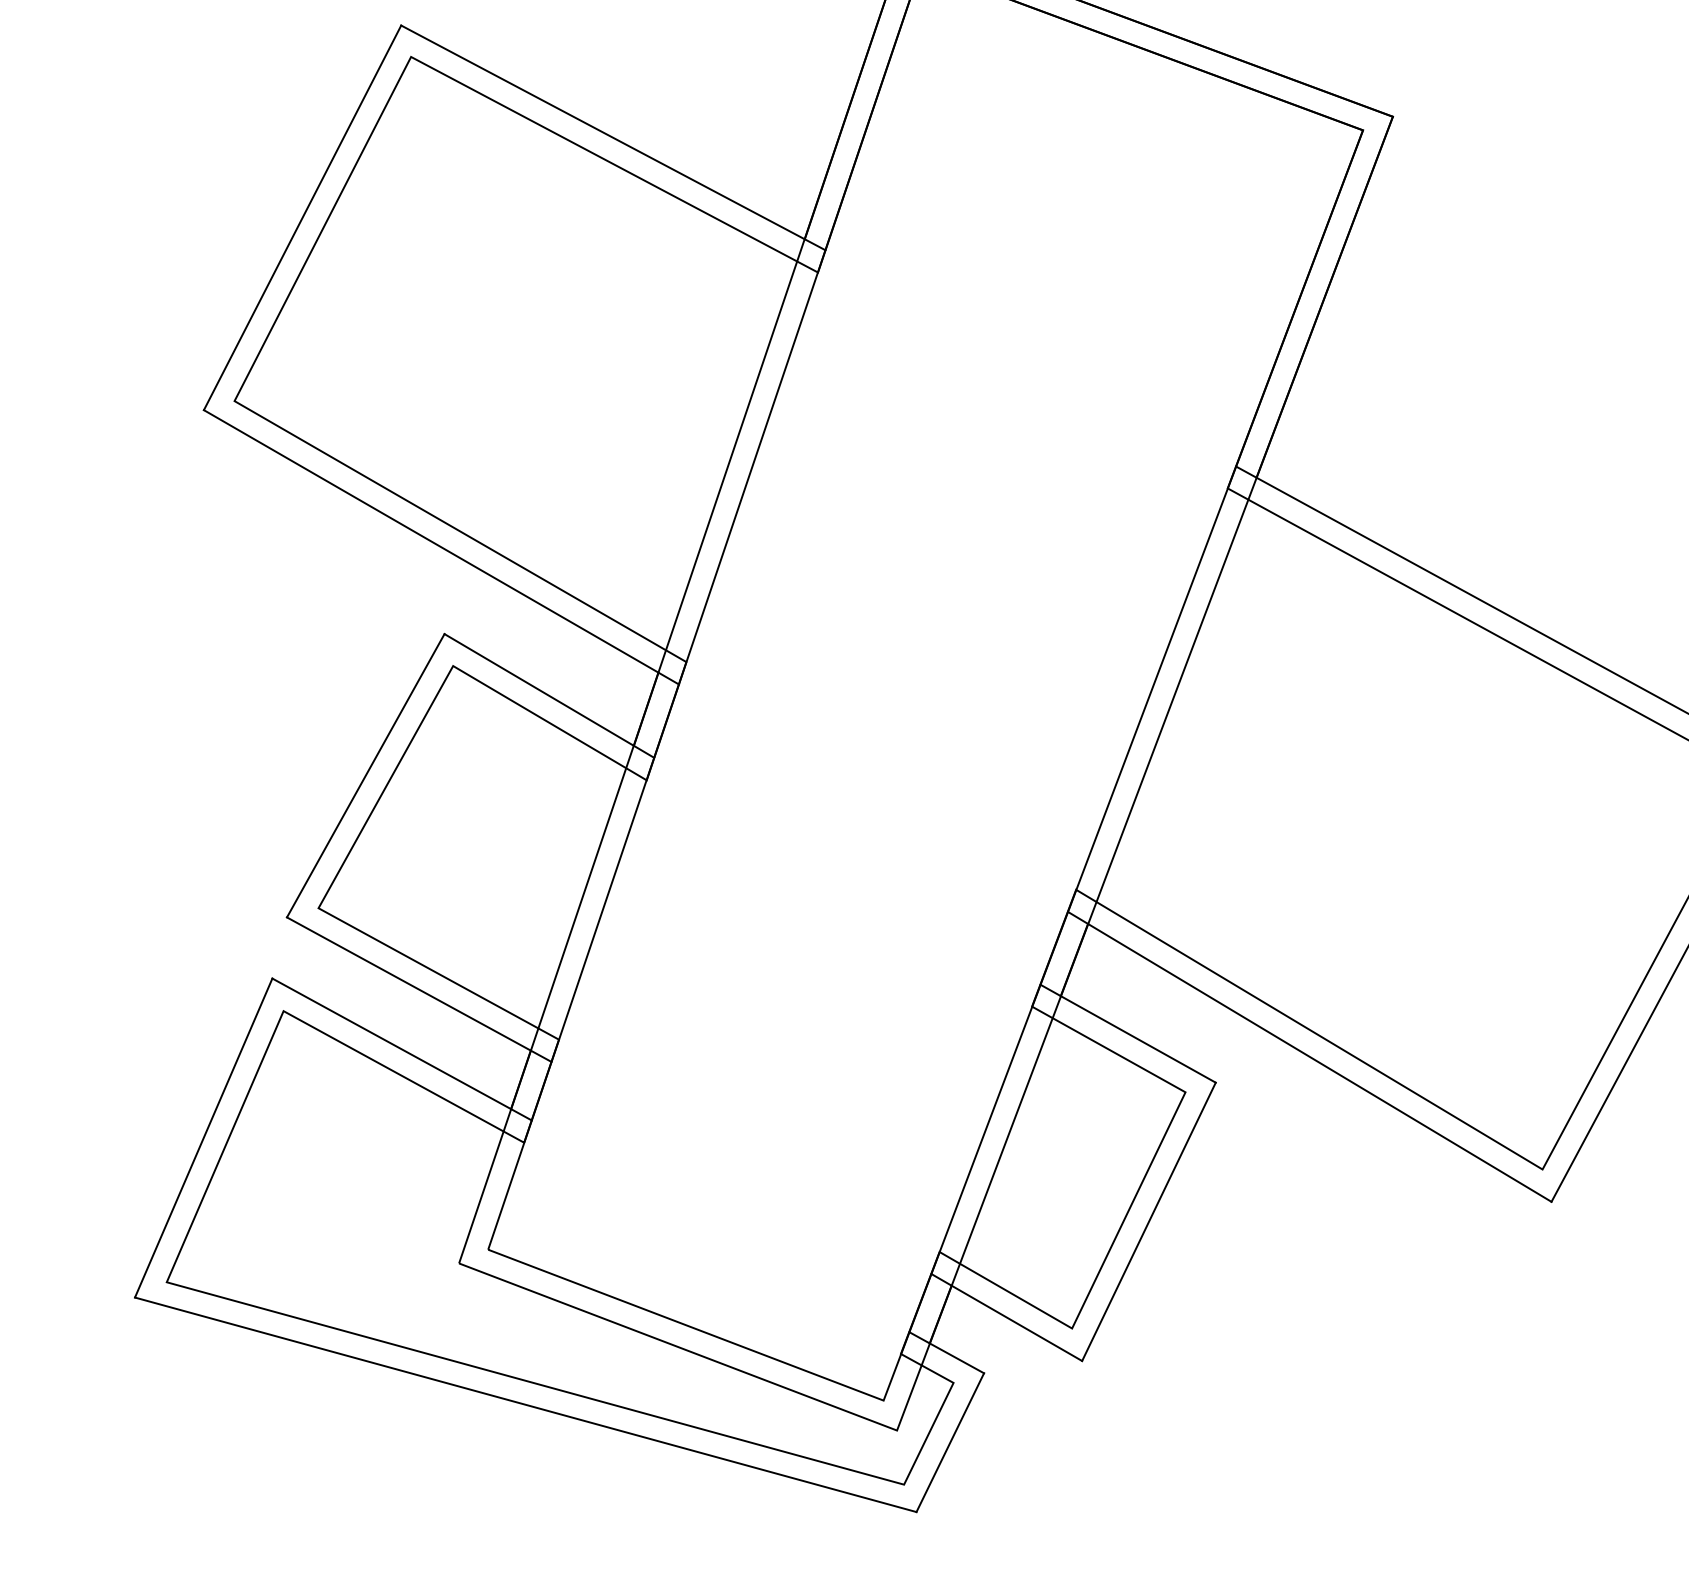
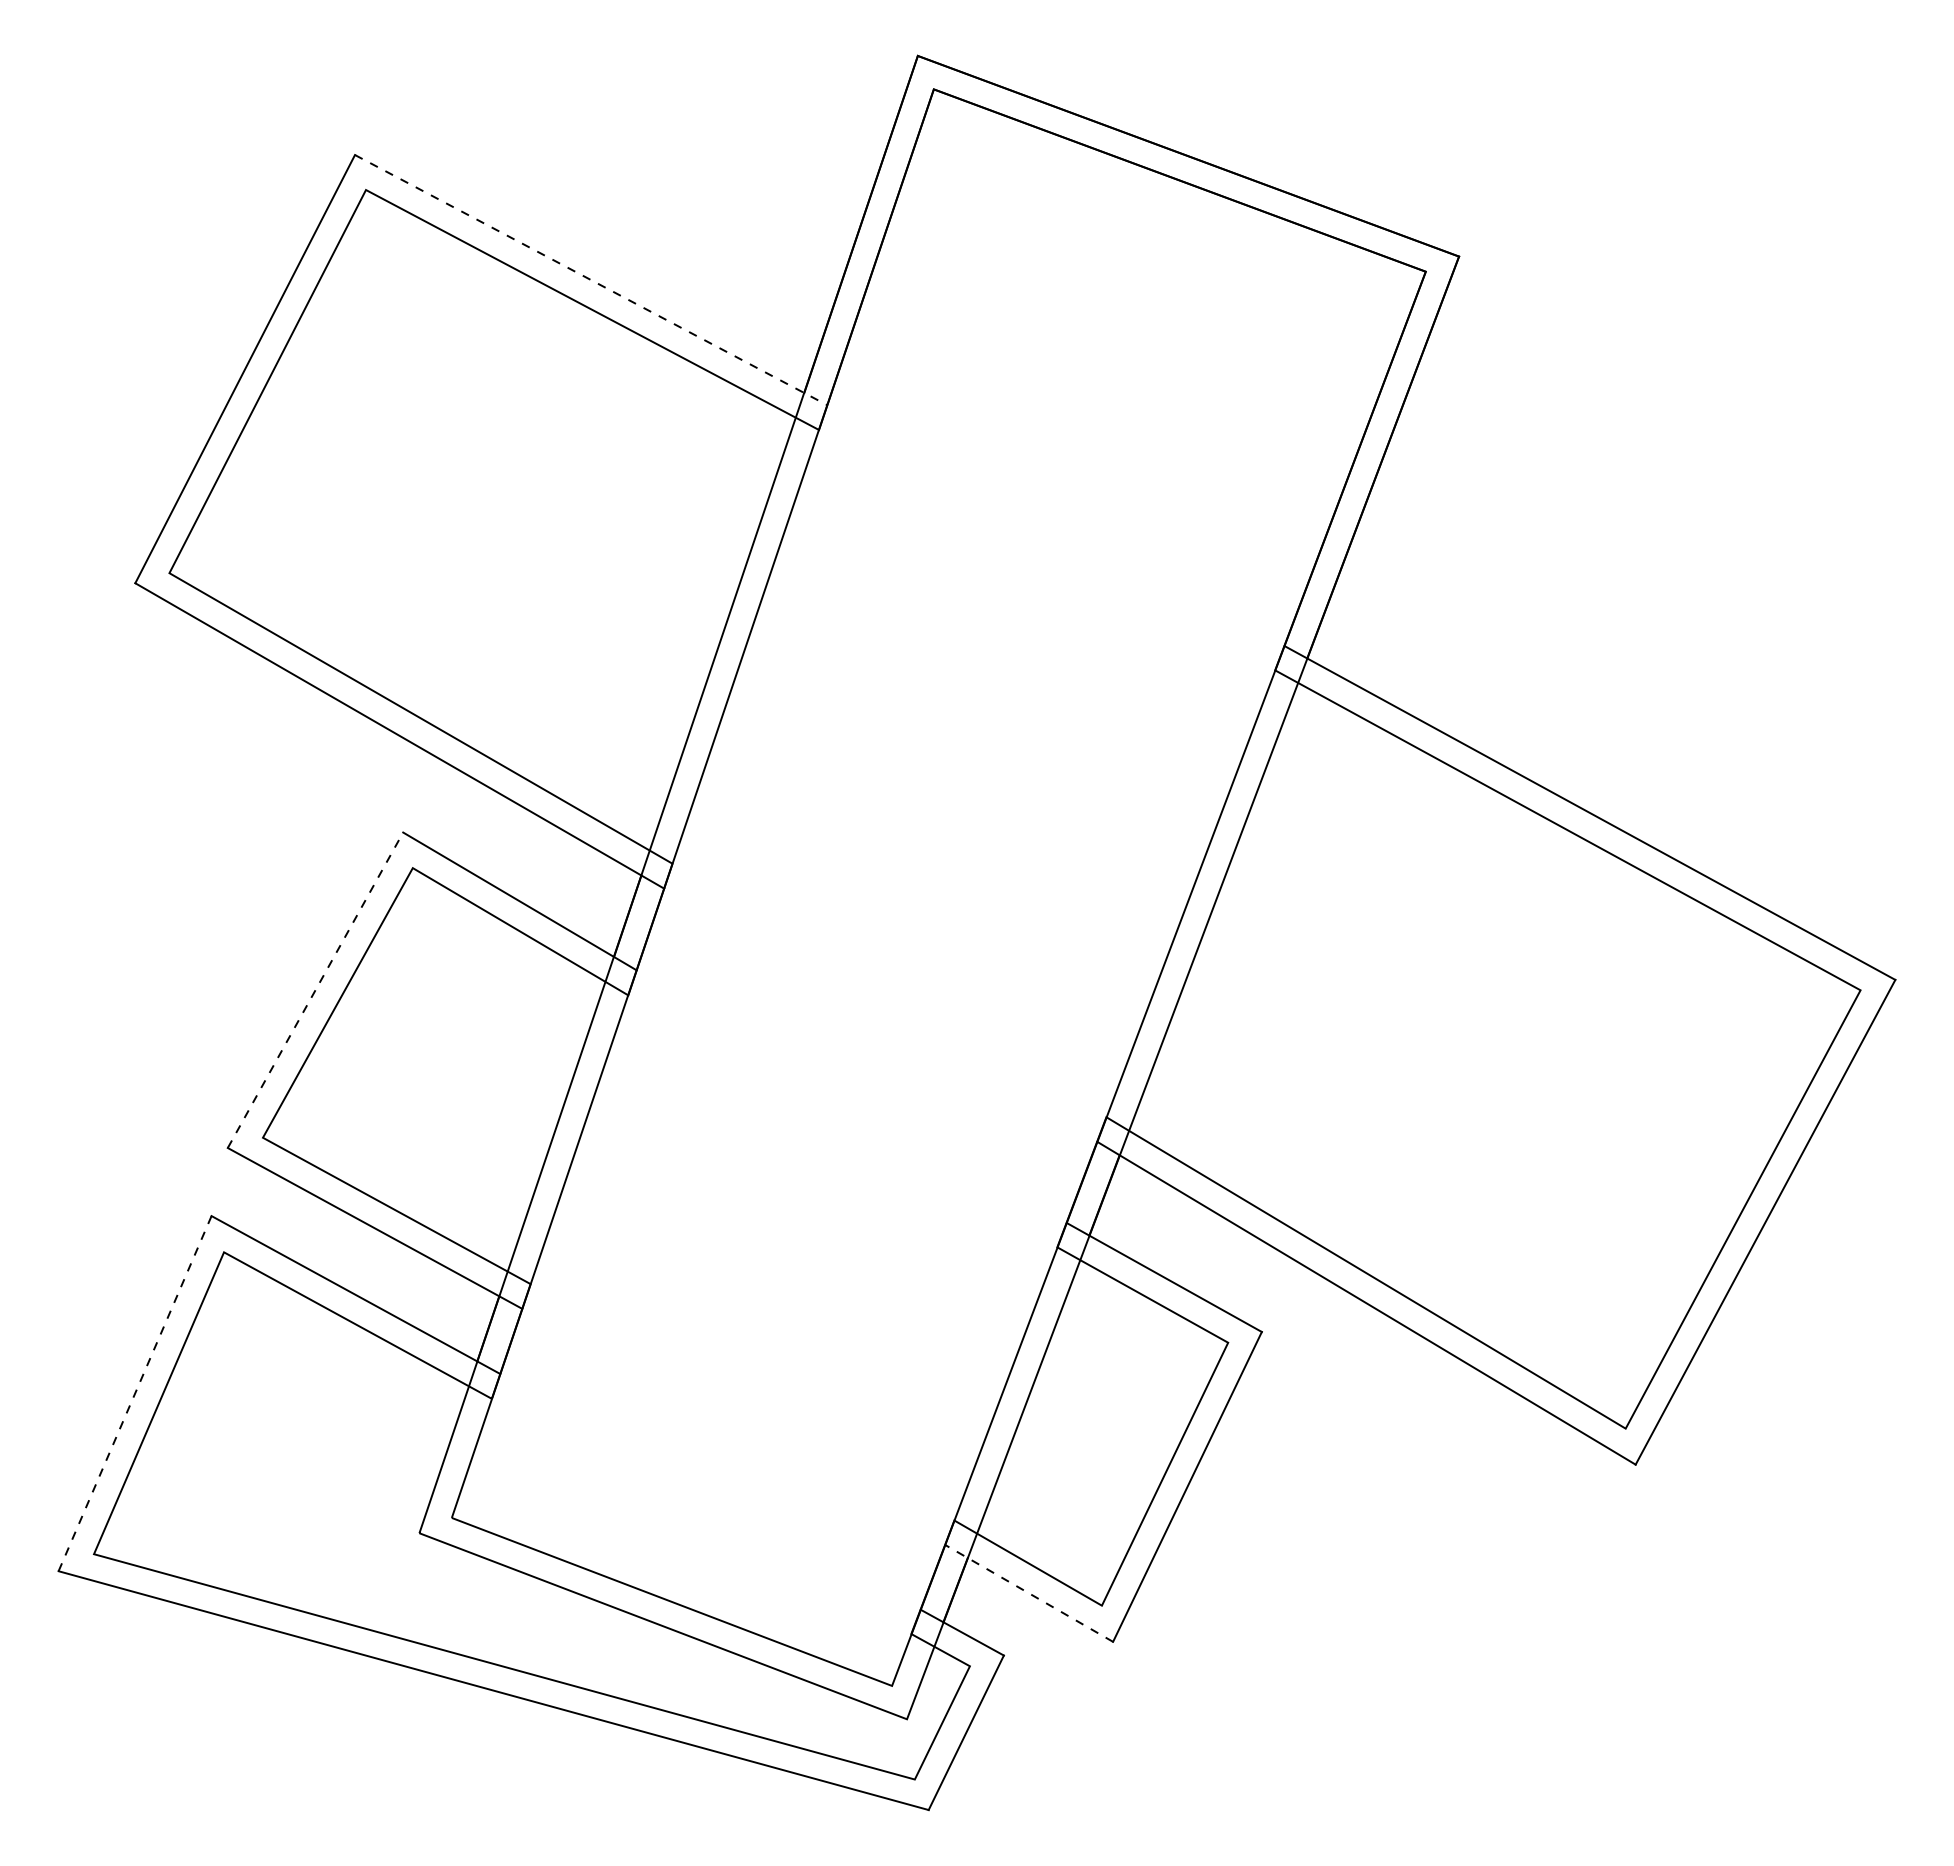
line: (613, 138) -> (591, 280), solid -> dashed
line: (365, 775) -> (315, 989), solid -> dashed
line: (204, 1137) -> (135, 1393), solid -> dashed
line: (1007, 1317) -> (1029, 1593), solid -> dashed

